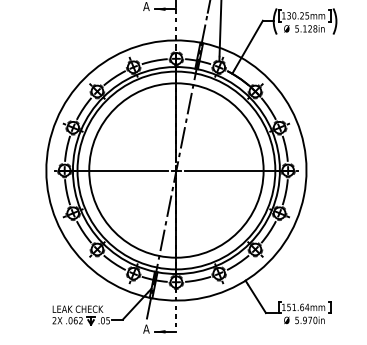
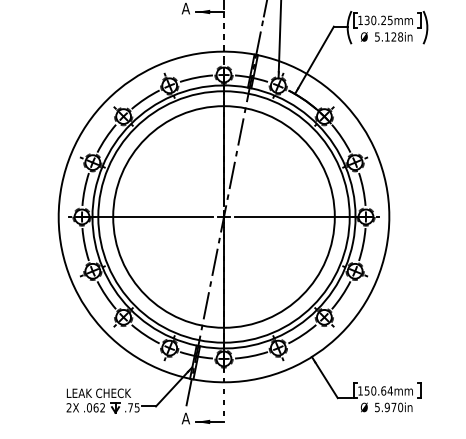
text: (294, 307) -> (373, 390), 151.64mm -> 150.64mm
text: (102, 320) -> (130, 407), .05 -> .75

